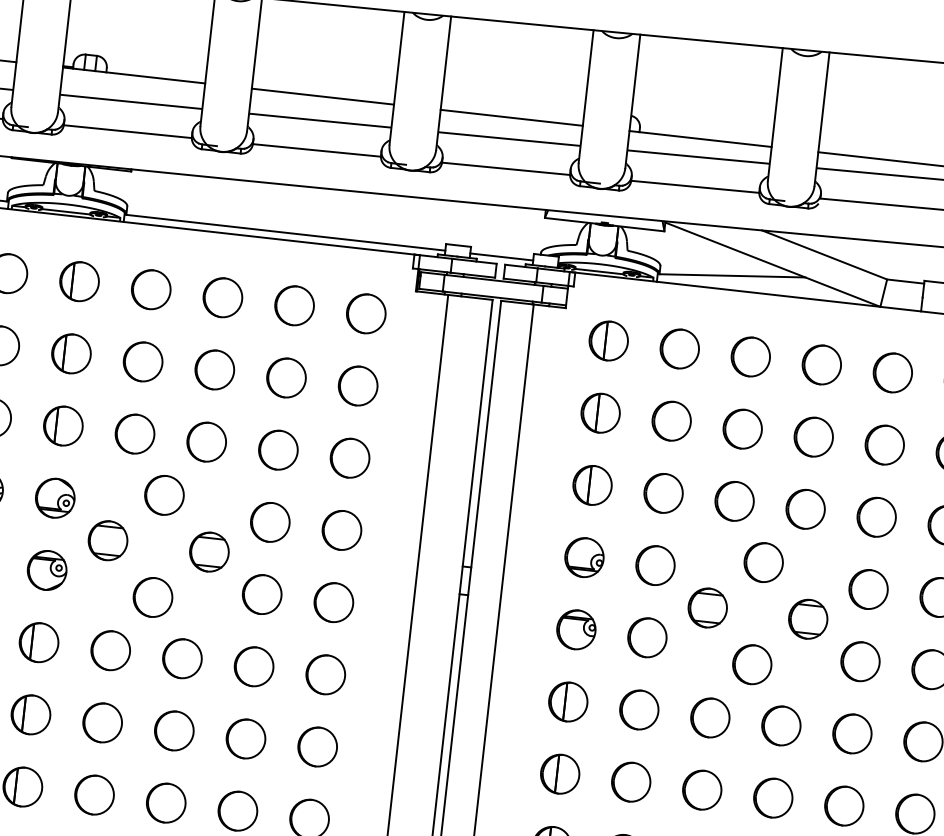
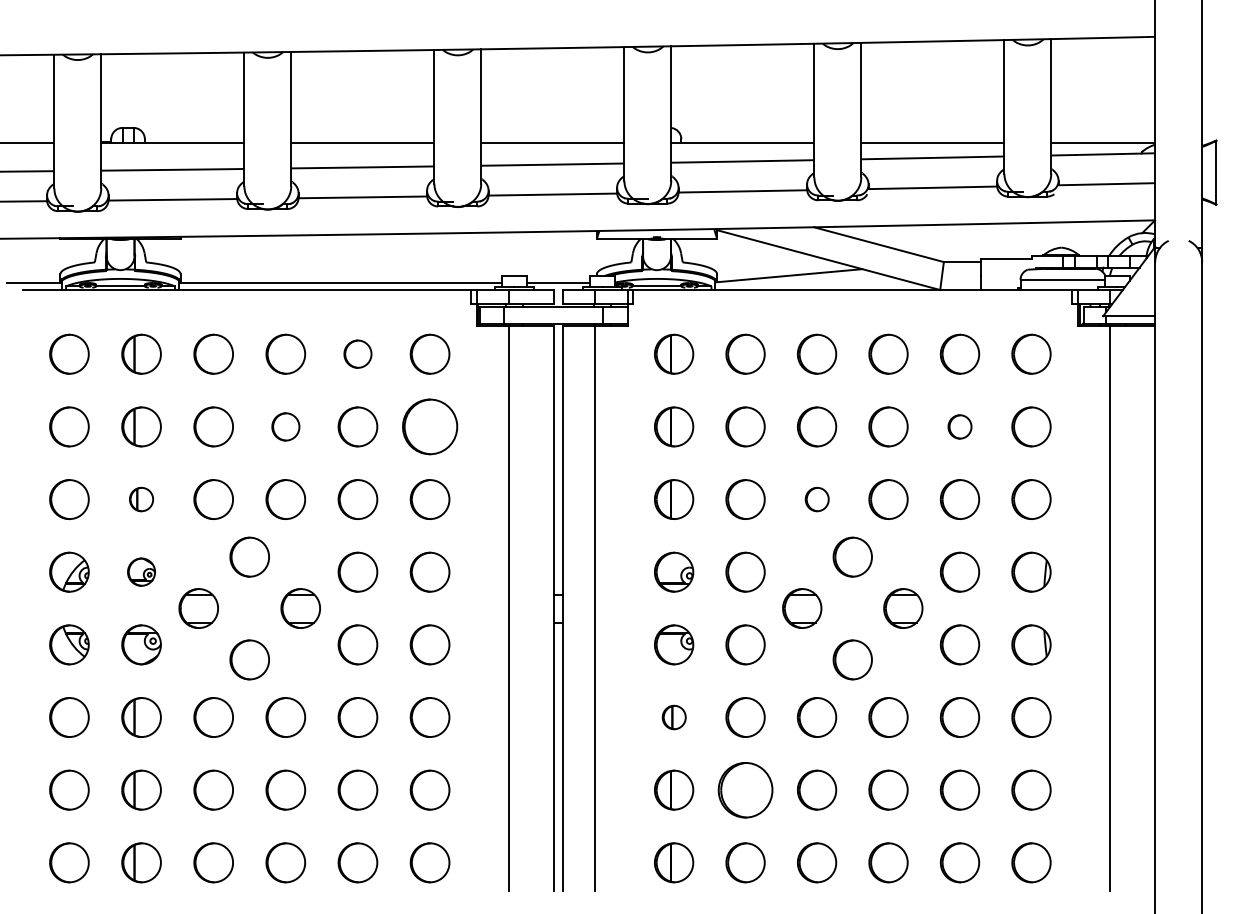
part: (294, 304) -> (357, 353), size x0.7
part: (214, 369) -> (285, 426), size x0.7
part: (357, 385) -> (429, 426), size x1.4
part: (63, 425) -> (141, 499), size x0.6
part: (884, 444) -> (959, 426), size x0.6
part: (55, 497) -> (141, 571), size x0.7
part: (735, 501) -> (817, 499), size x0.6
part: (568, 702) -> (674, 717), size x0.6
part: (631, 781) -> (745, 789), size x1.4

